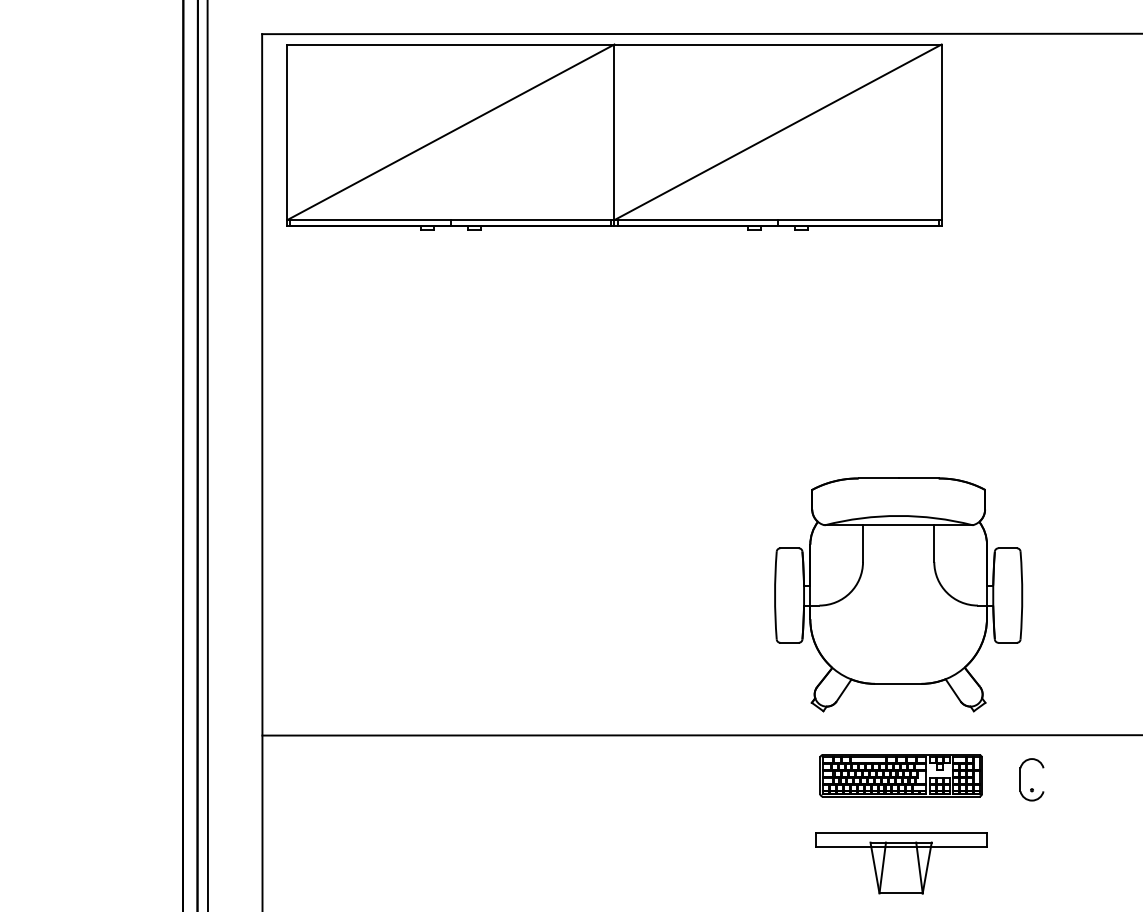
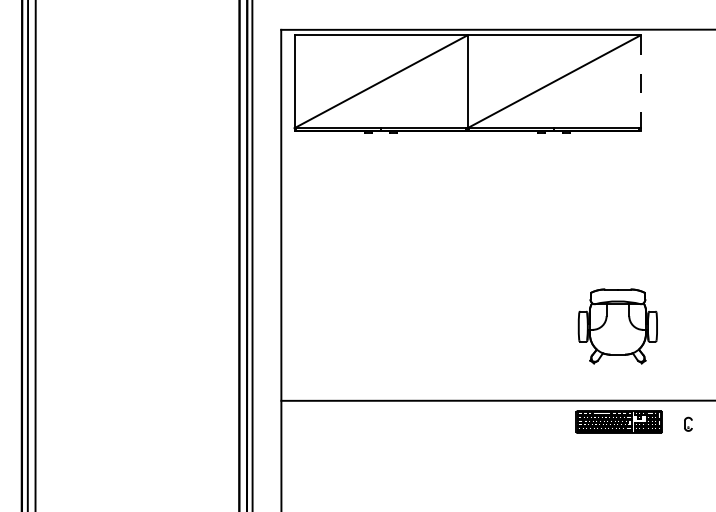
line: (941, 133) -> (640, 82), solid -> dashed
part: (897, 595) -> (617, 326), size x0.6
part: (1032, 780) -> (688, 424), size x0.6
part: (899, 863) -> (618, 468), removed

